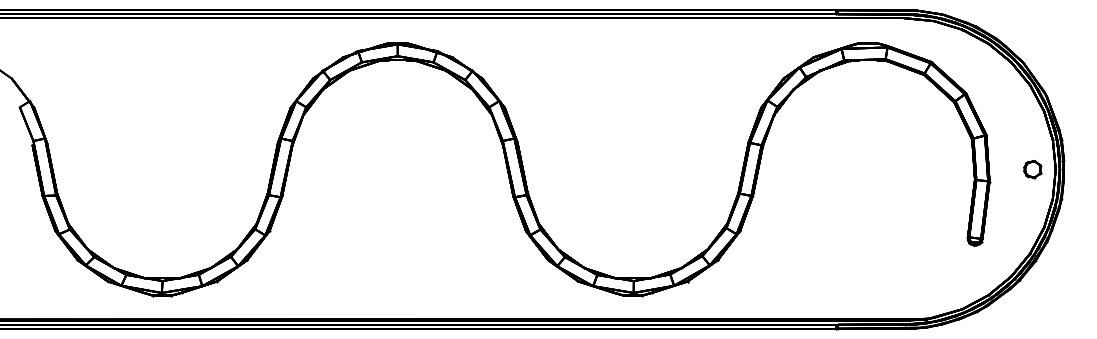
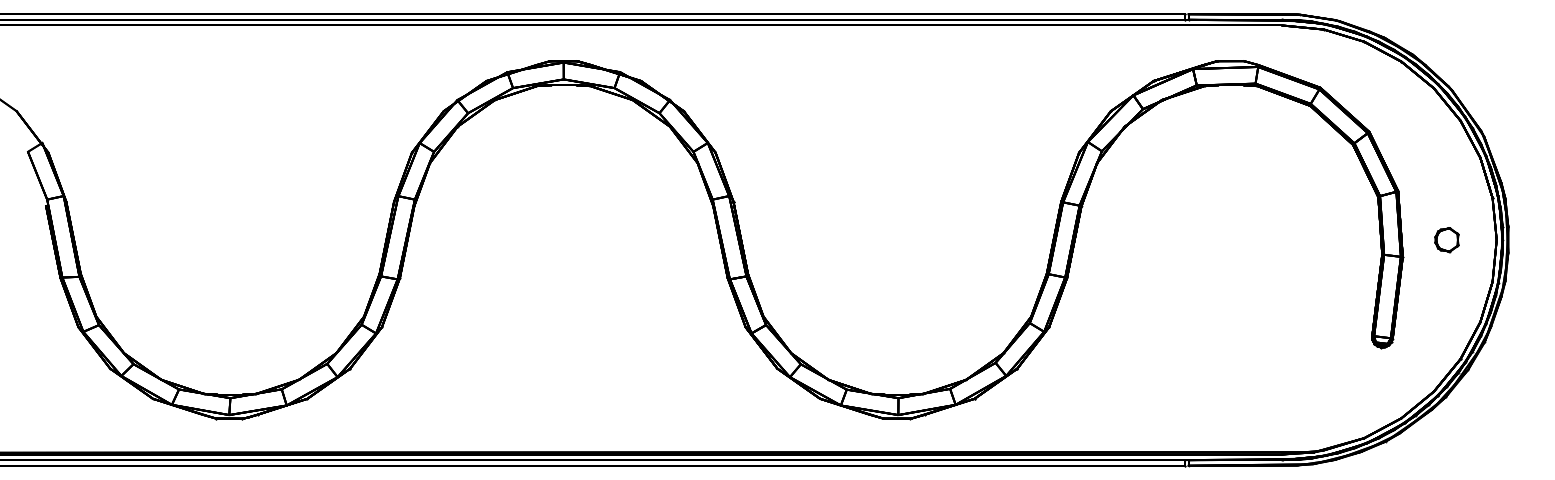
part: (1032, 169) -> (1446, 240), moved

